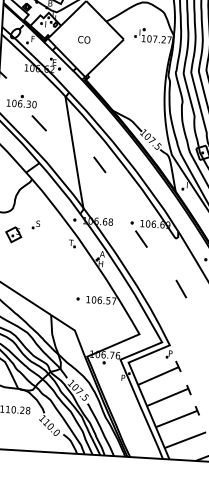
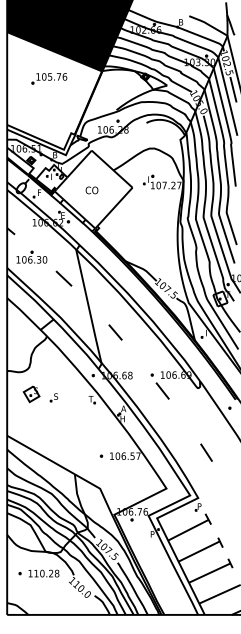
line: (38, 123) -> (63, 278), moved
line: (99, 164) -> (115, 332), moved
part: (35, 224) -> (53, 397), moved
line: (181, 288) -> (206, 452), moved

